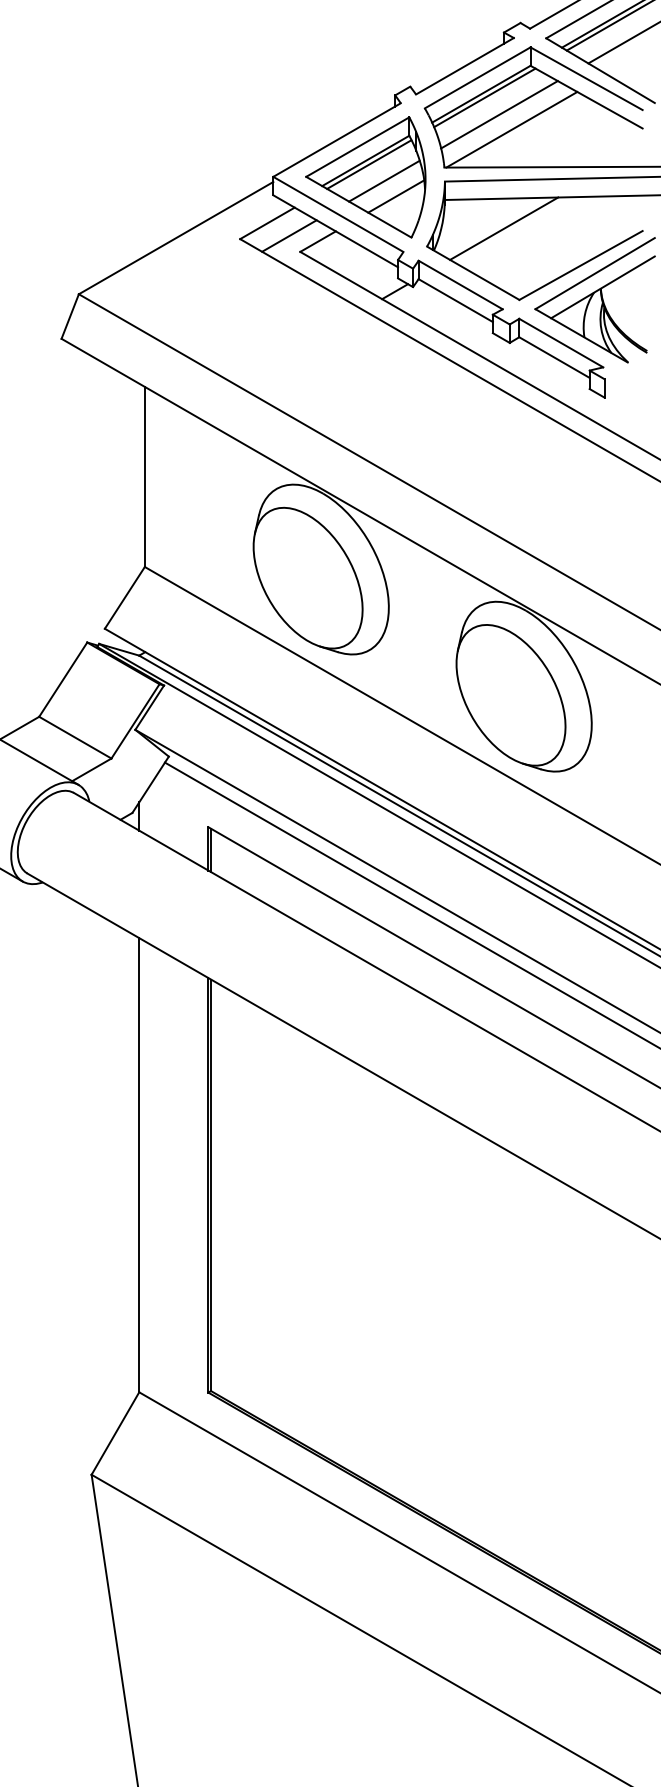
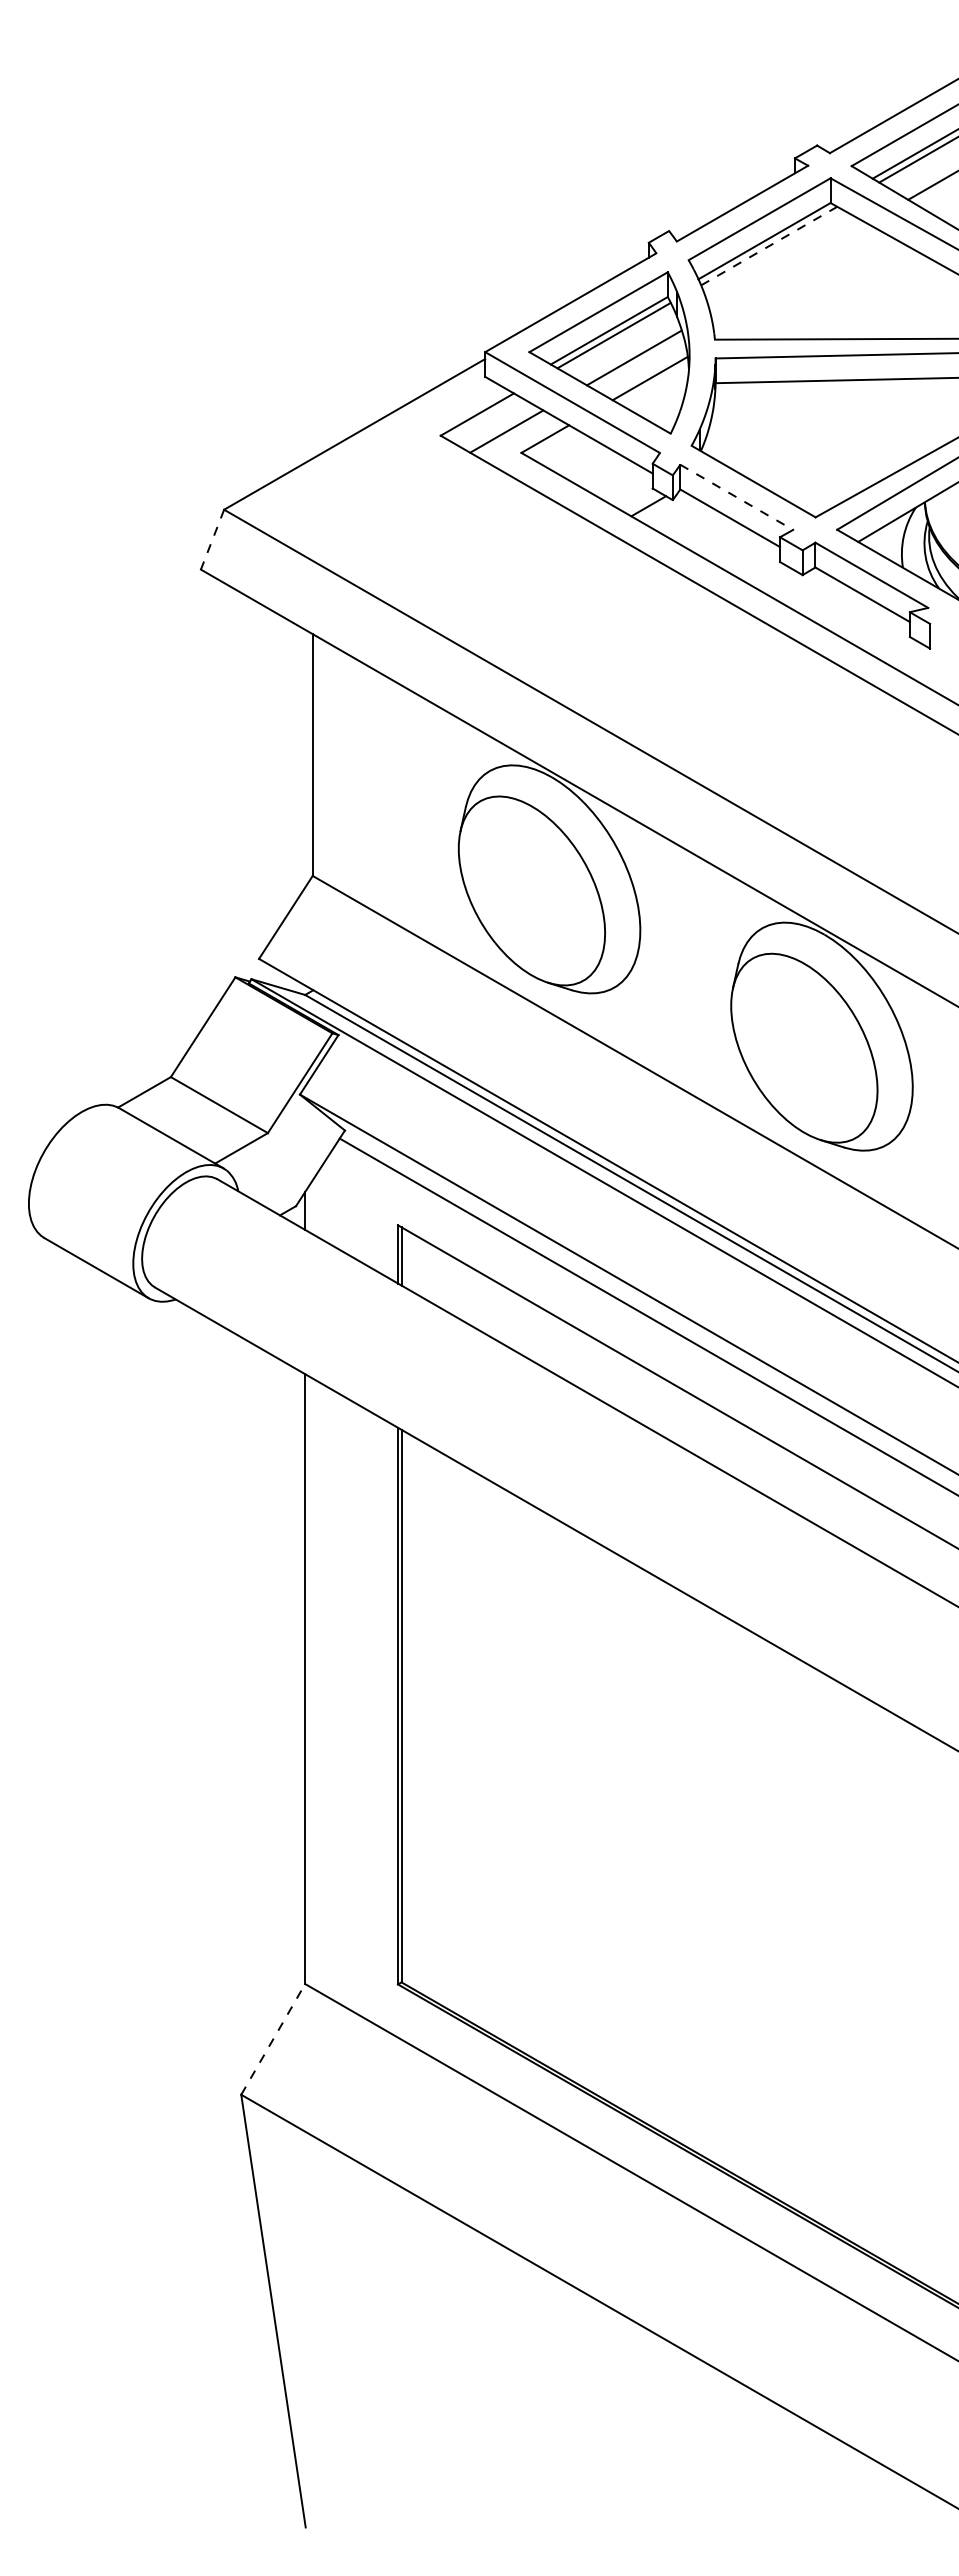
line: (485, 98) -> (769, 246), solid -> dashed
line: (499, 114) -> (788, 268), removed
line: (511, 129) -> (805, 288), removed
line: (503, 228) -> (794, 421), removed
line: (461, 285) -> (737, 497), solid -> dashed
line: (70, 317) -> (212, 540), solid -> dashed
line: (115, 1433) -> (273, 2039), solid -> dashed

